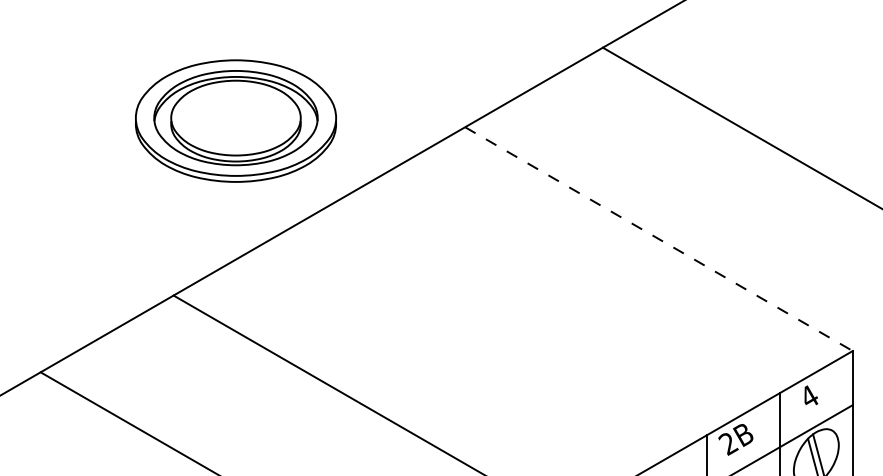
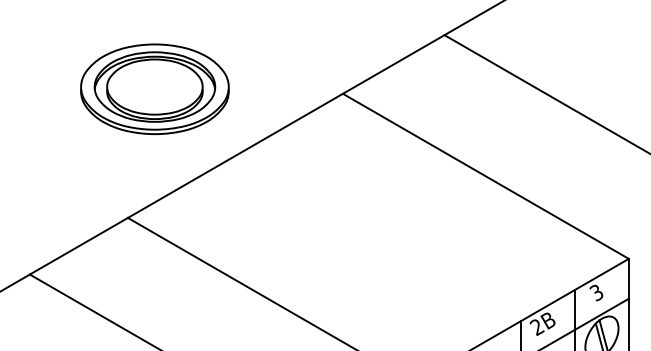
part: (235, 120) -> (154, 88), moved
line: (659, 239) -> (486, 176), dashed -> solid
text: (808, 396) -> (596, 292), 4 -> 3

